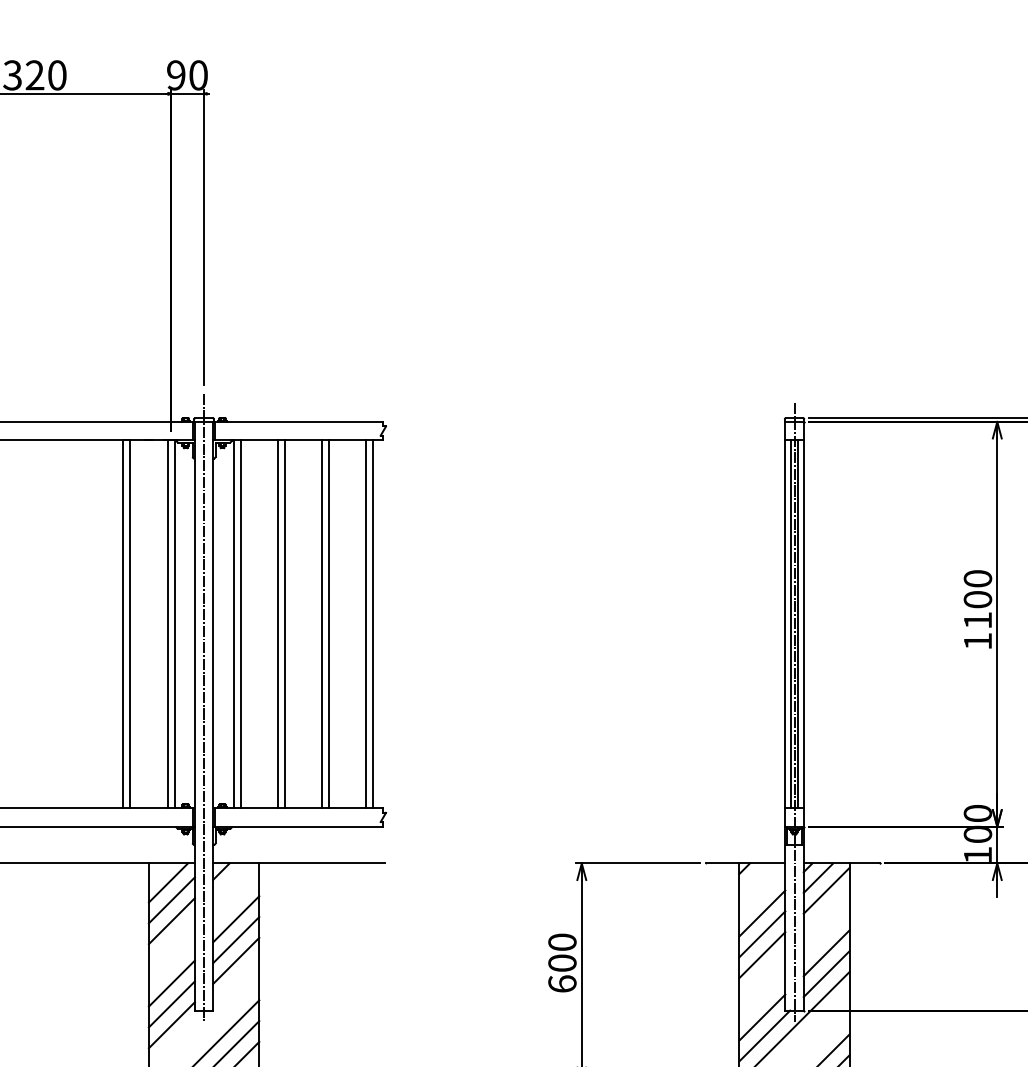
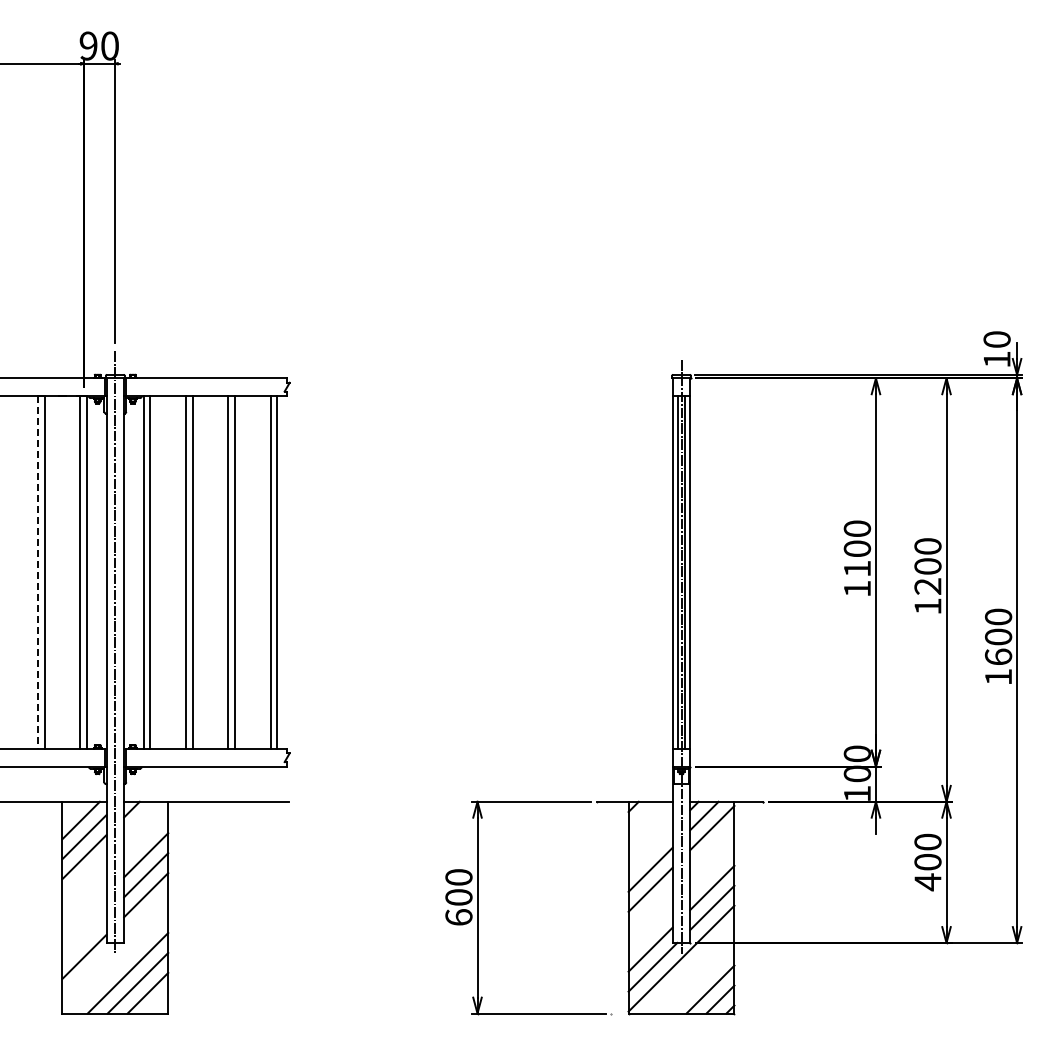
line: (122, 624) -> (37, 572), solid -> dashed
line: (762, 913) -> (650, 849), removed
line: (171, 983) -> (84, 916), removed
line: (171, 1003) -> (84, 936), removed

